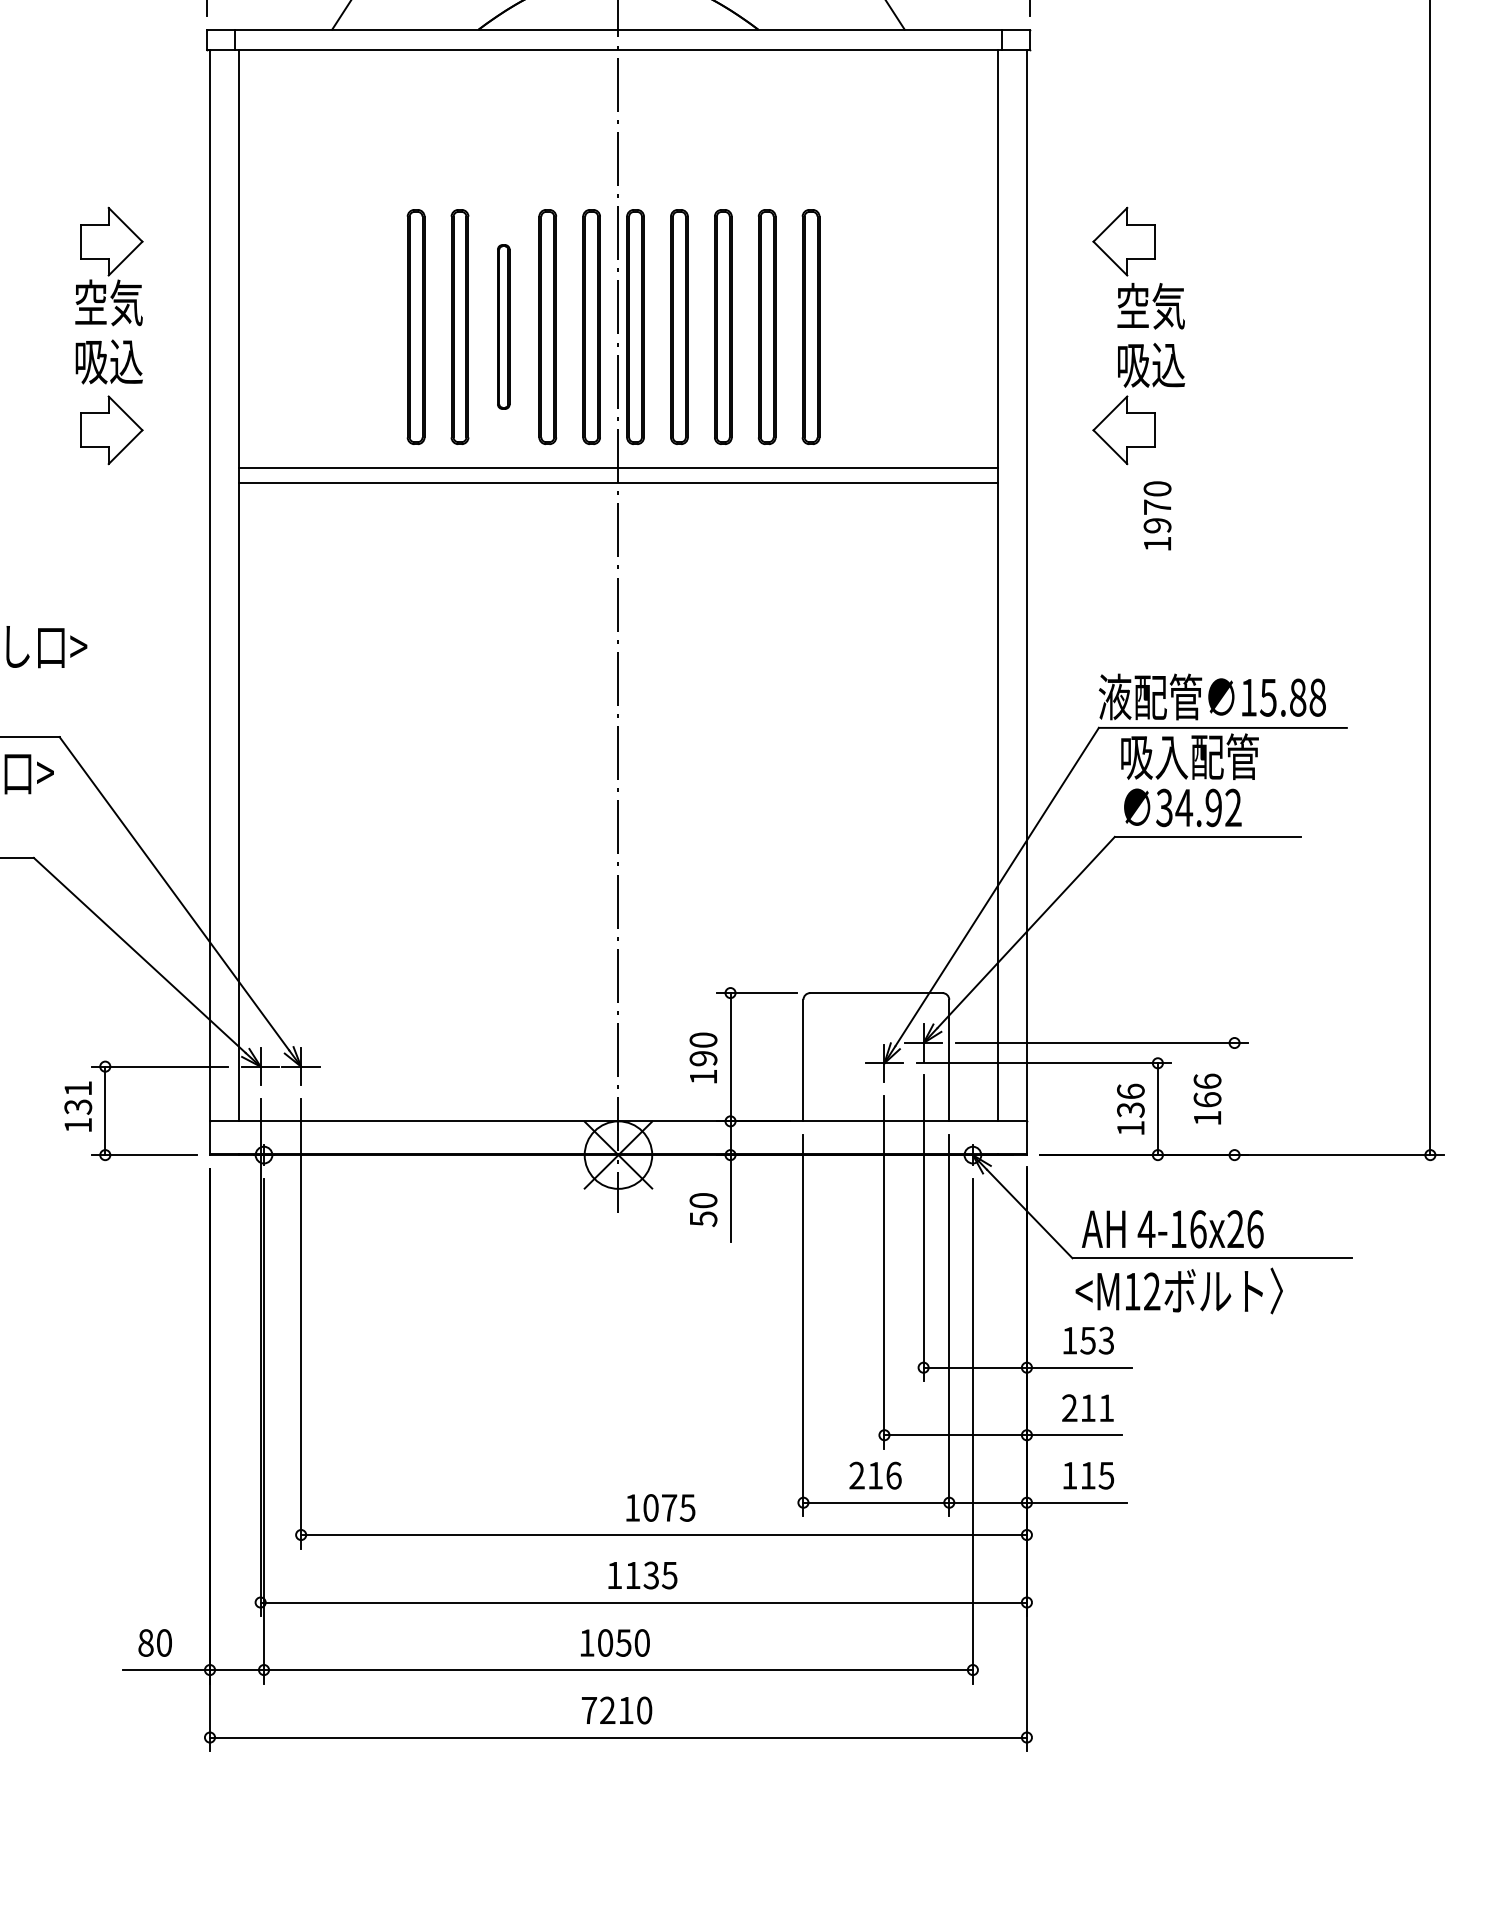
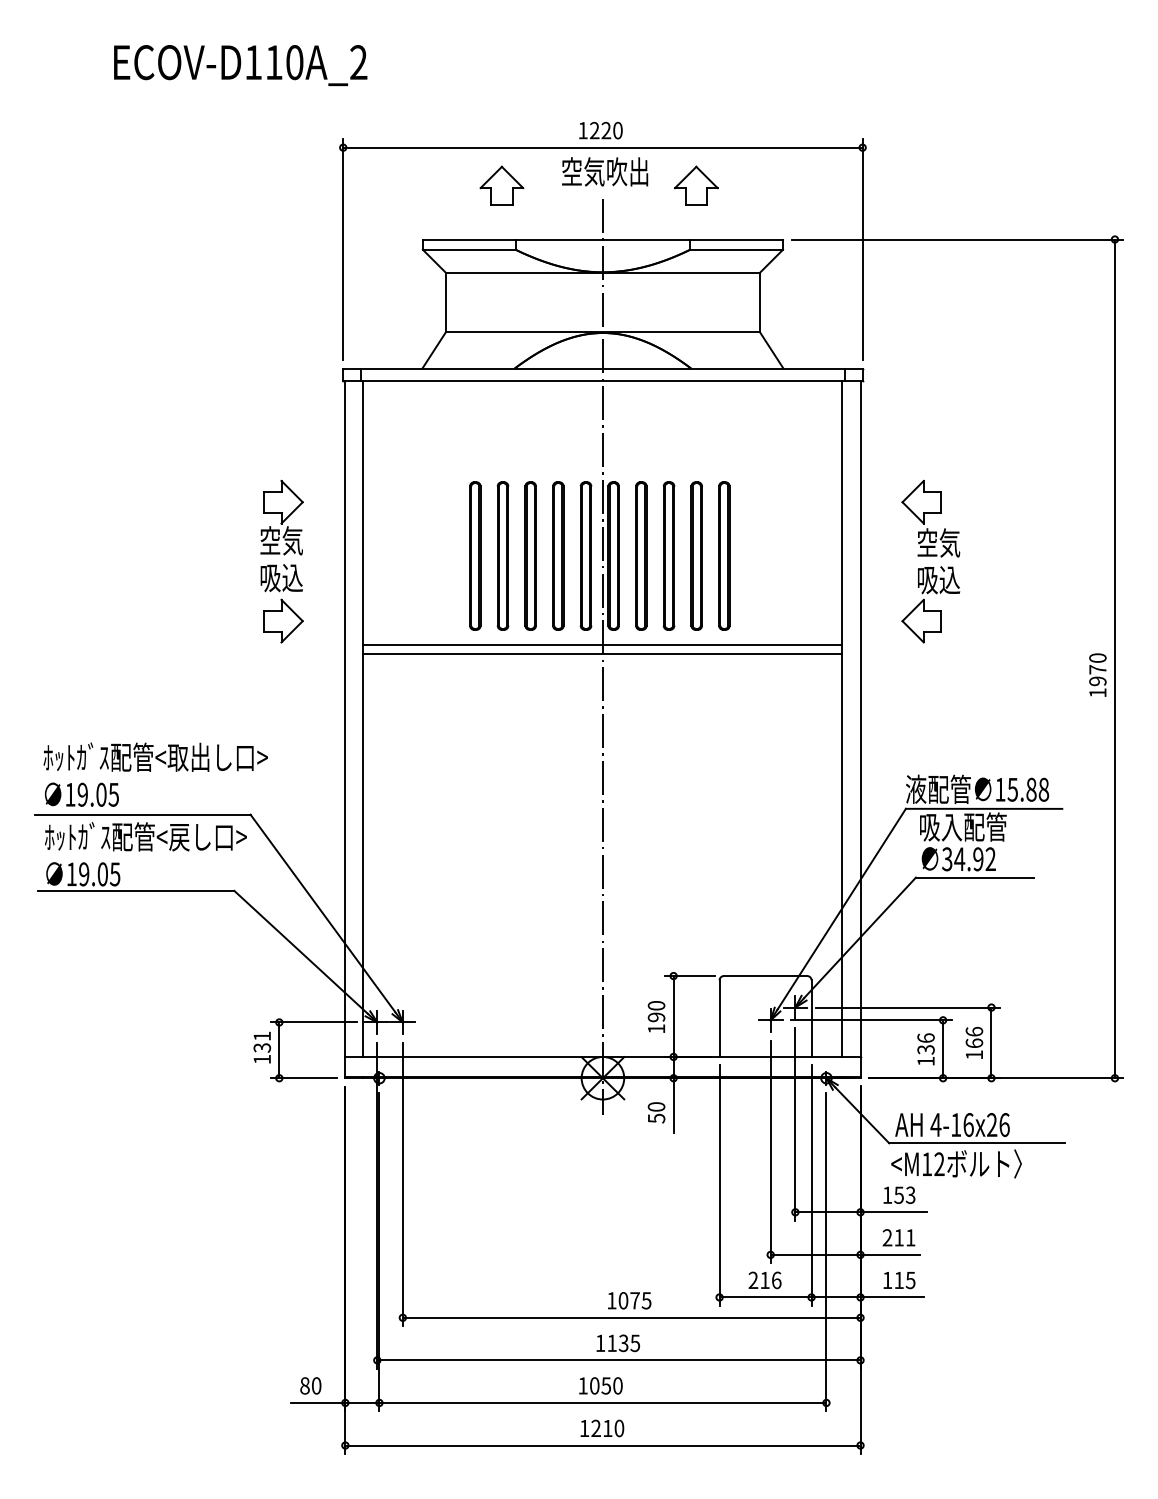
part: (503, 326) -> (530, 555), size x1.43
text: (1156, 514) -> (1097, 674), moved
line: (1234, 1098) -> (991, 1042), added
text: (589, 1710) -> (584, 1428), 7210 -> 1210

